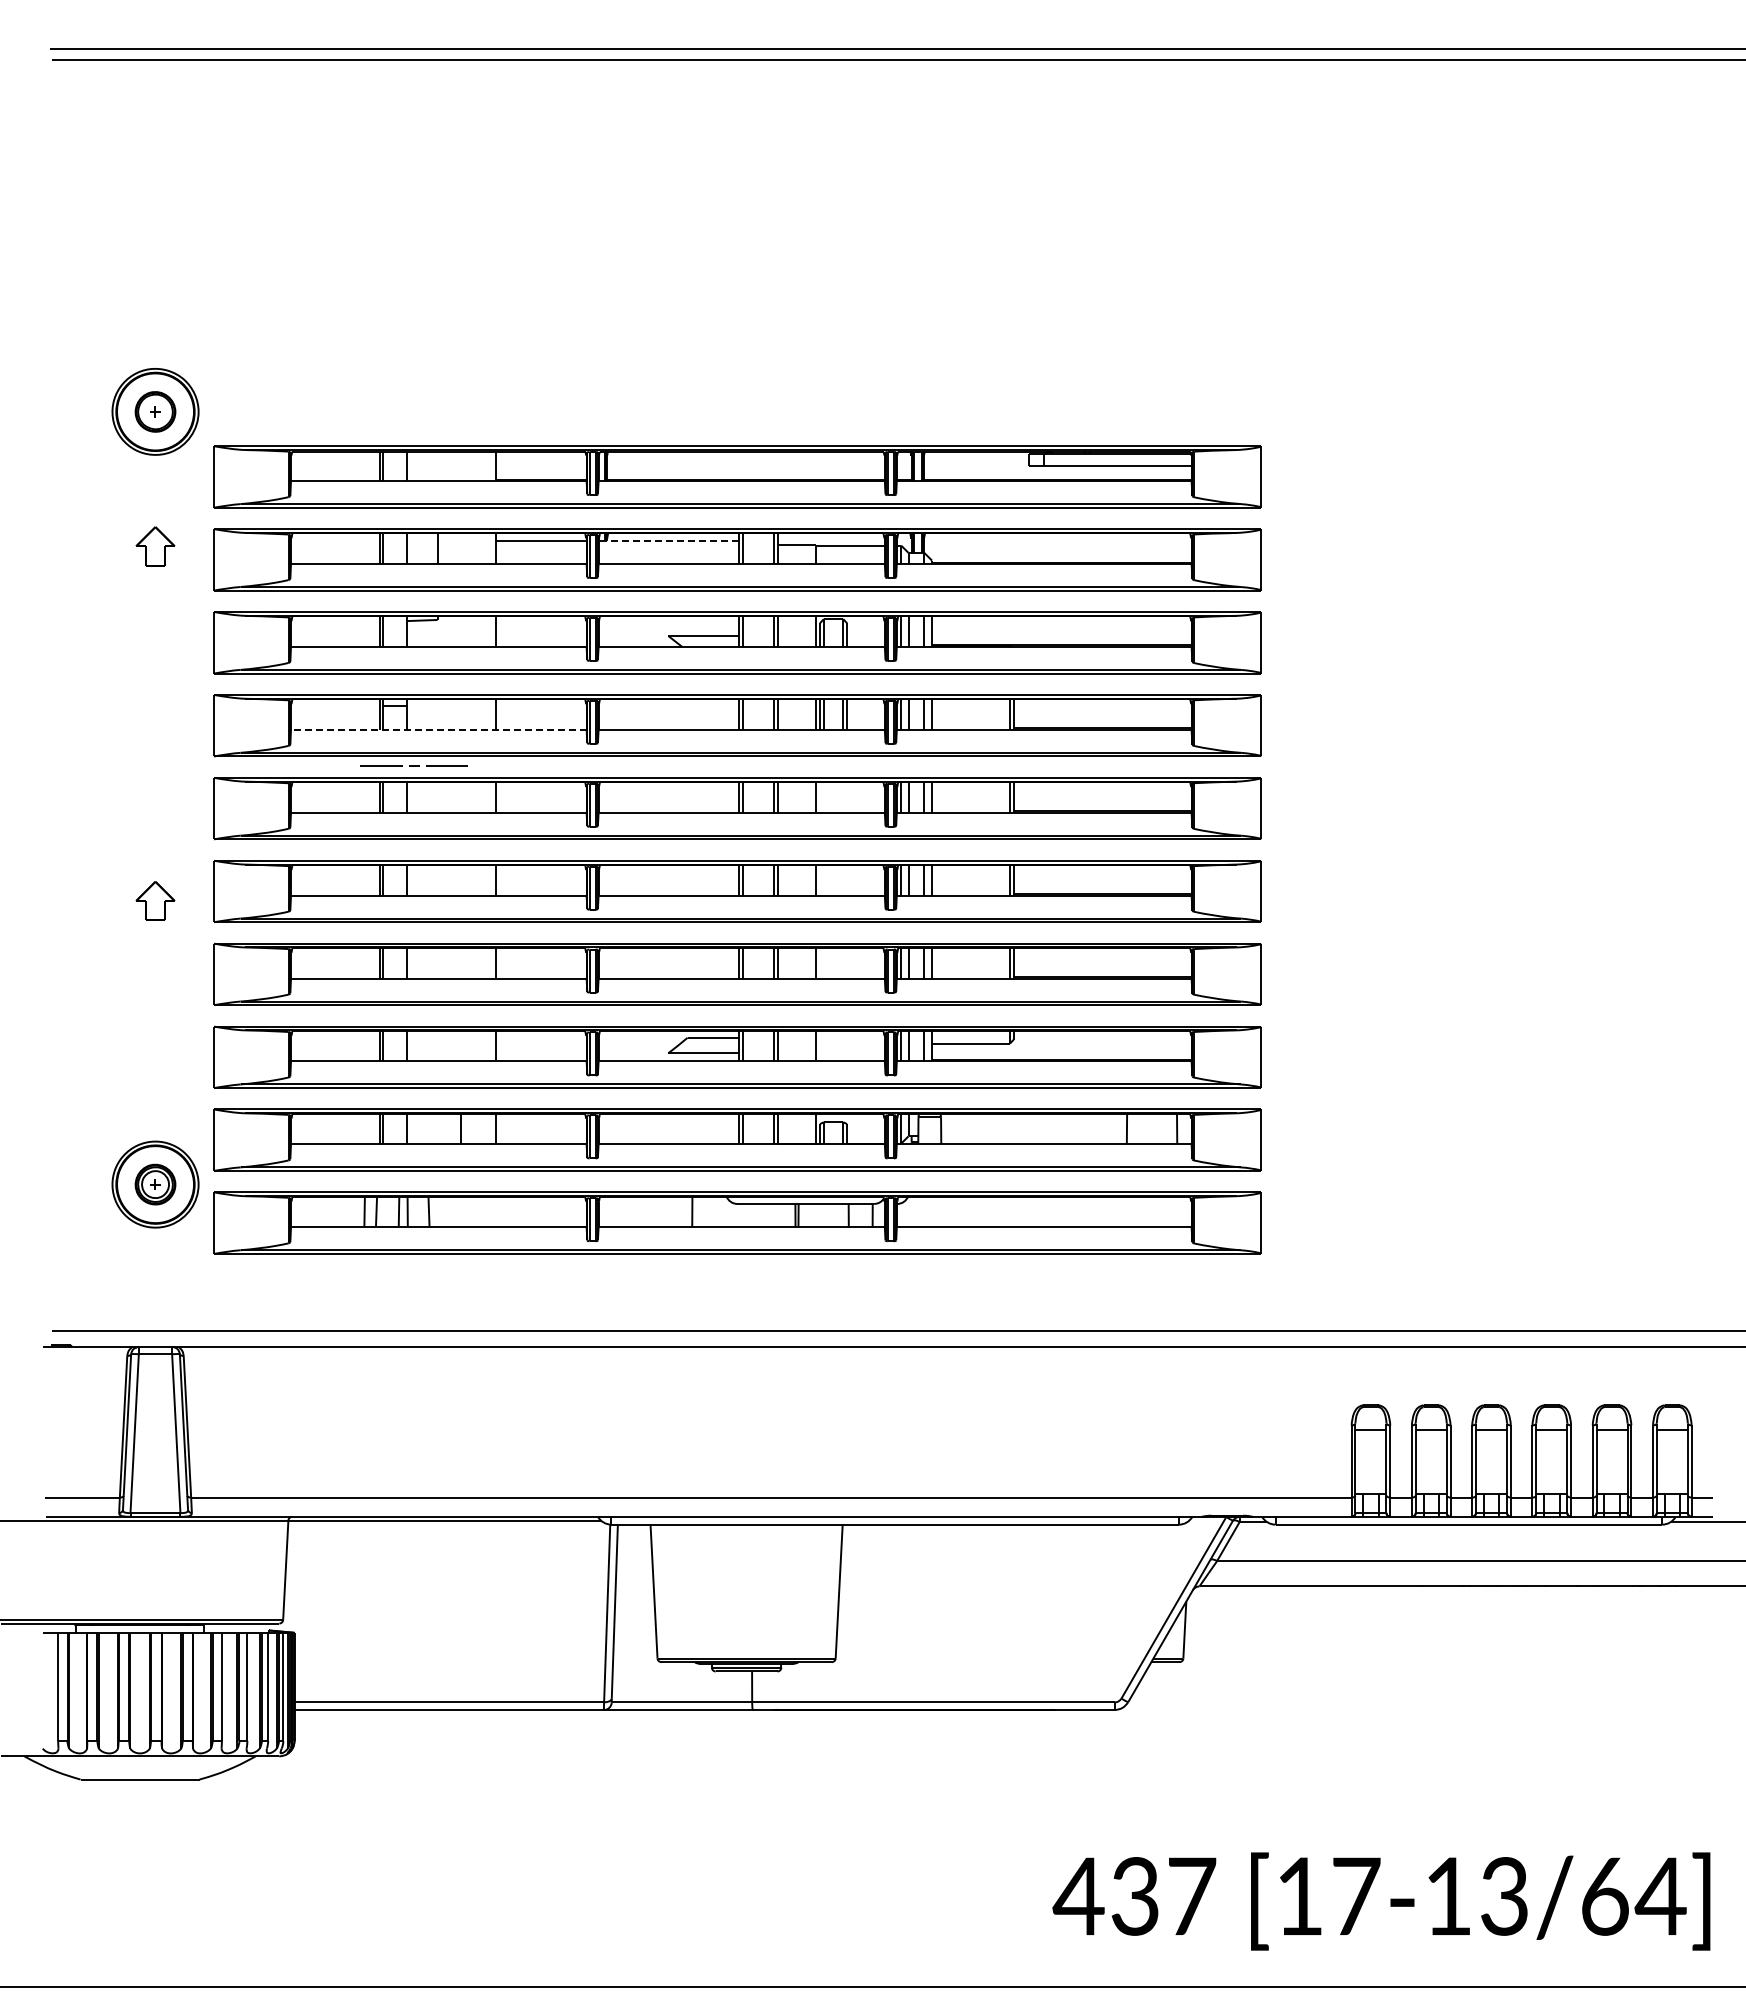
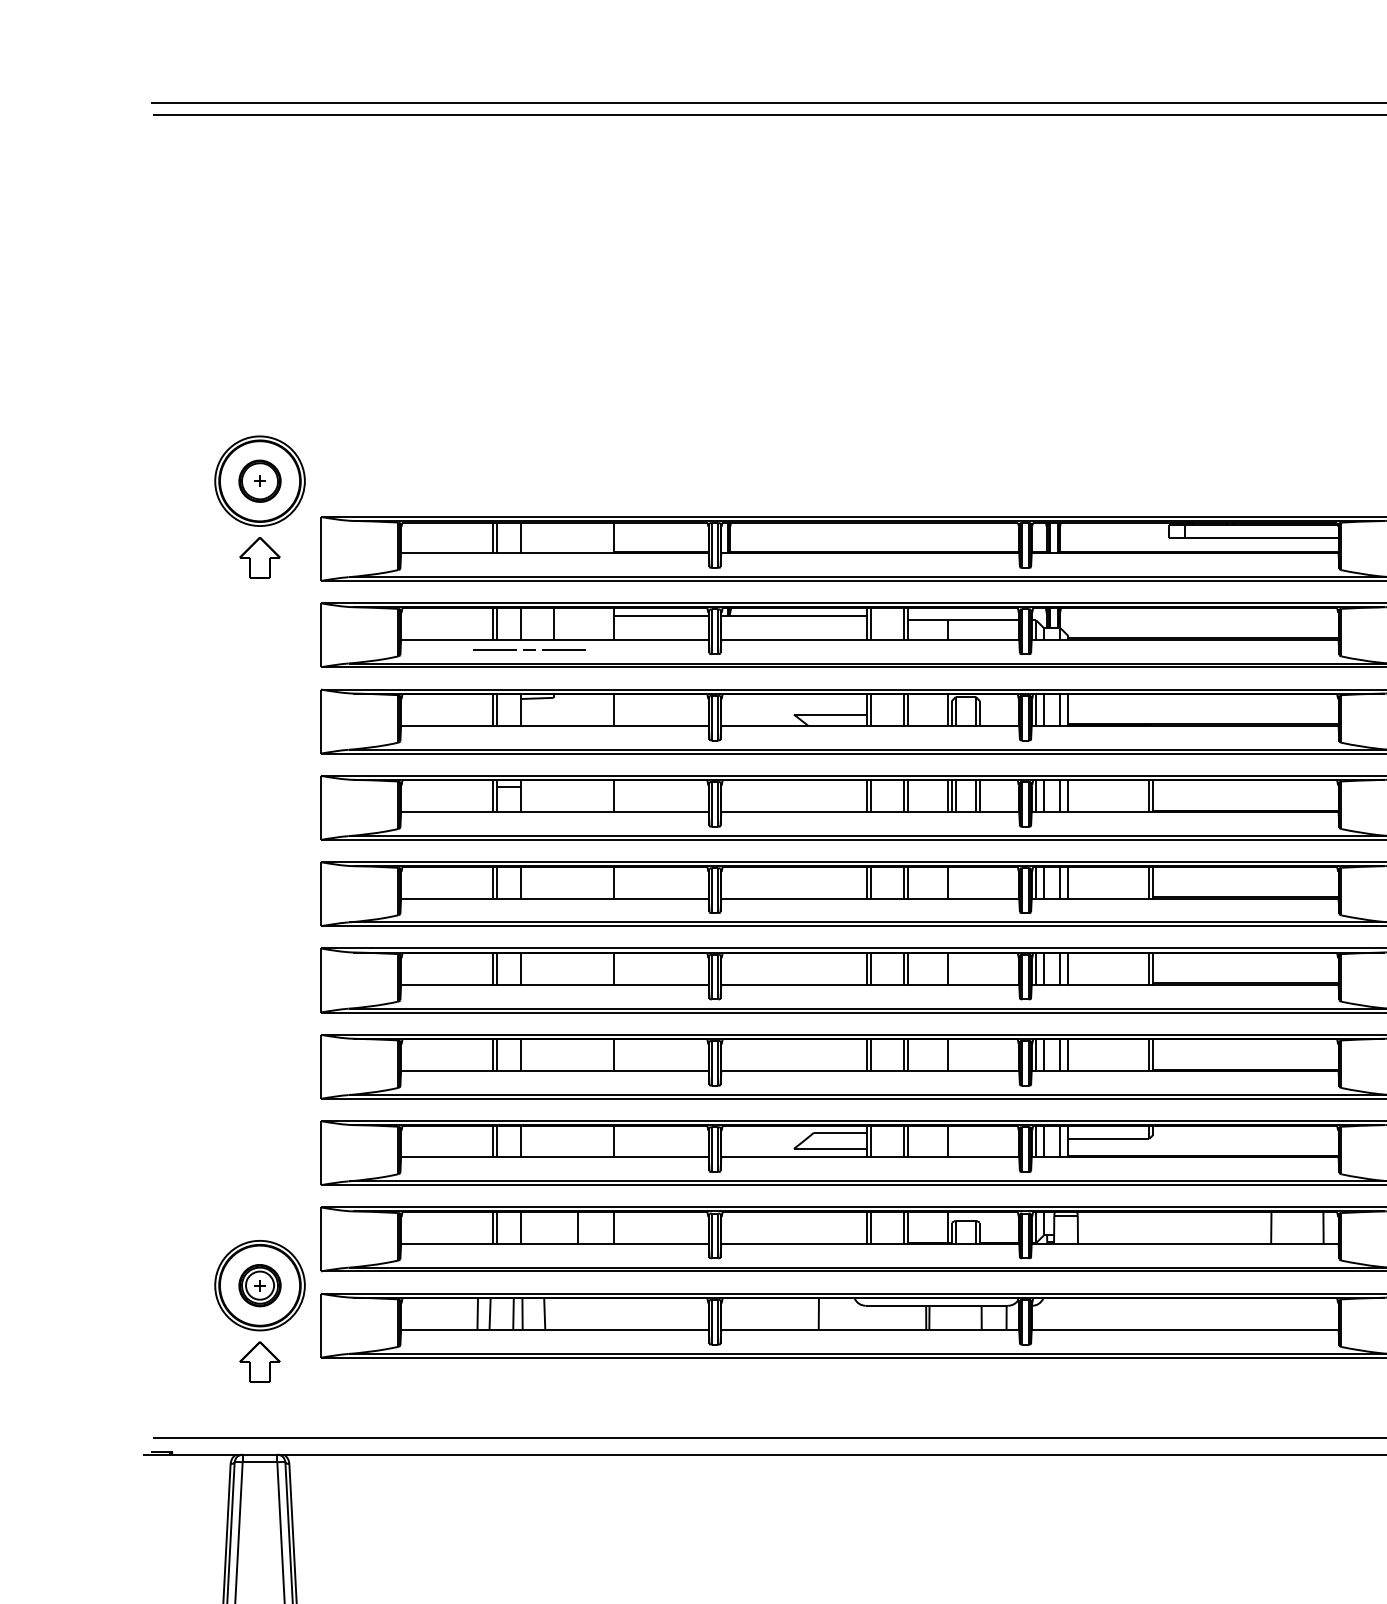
line: (668, 541) -> (794, 616), dashed -> solid
part: (155, 546) -> (260, 557), moved
line: (438, 729) -> (554, 811), dashed -> solid
line: (413, 765) -> (528, 649), moved
part: (155, 900) -> (260, 1361), moved

